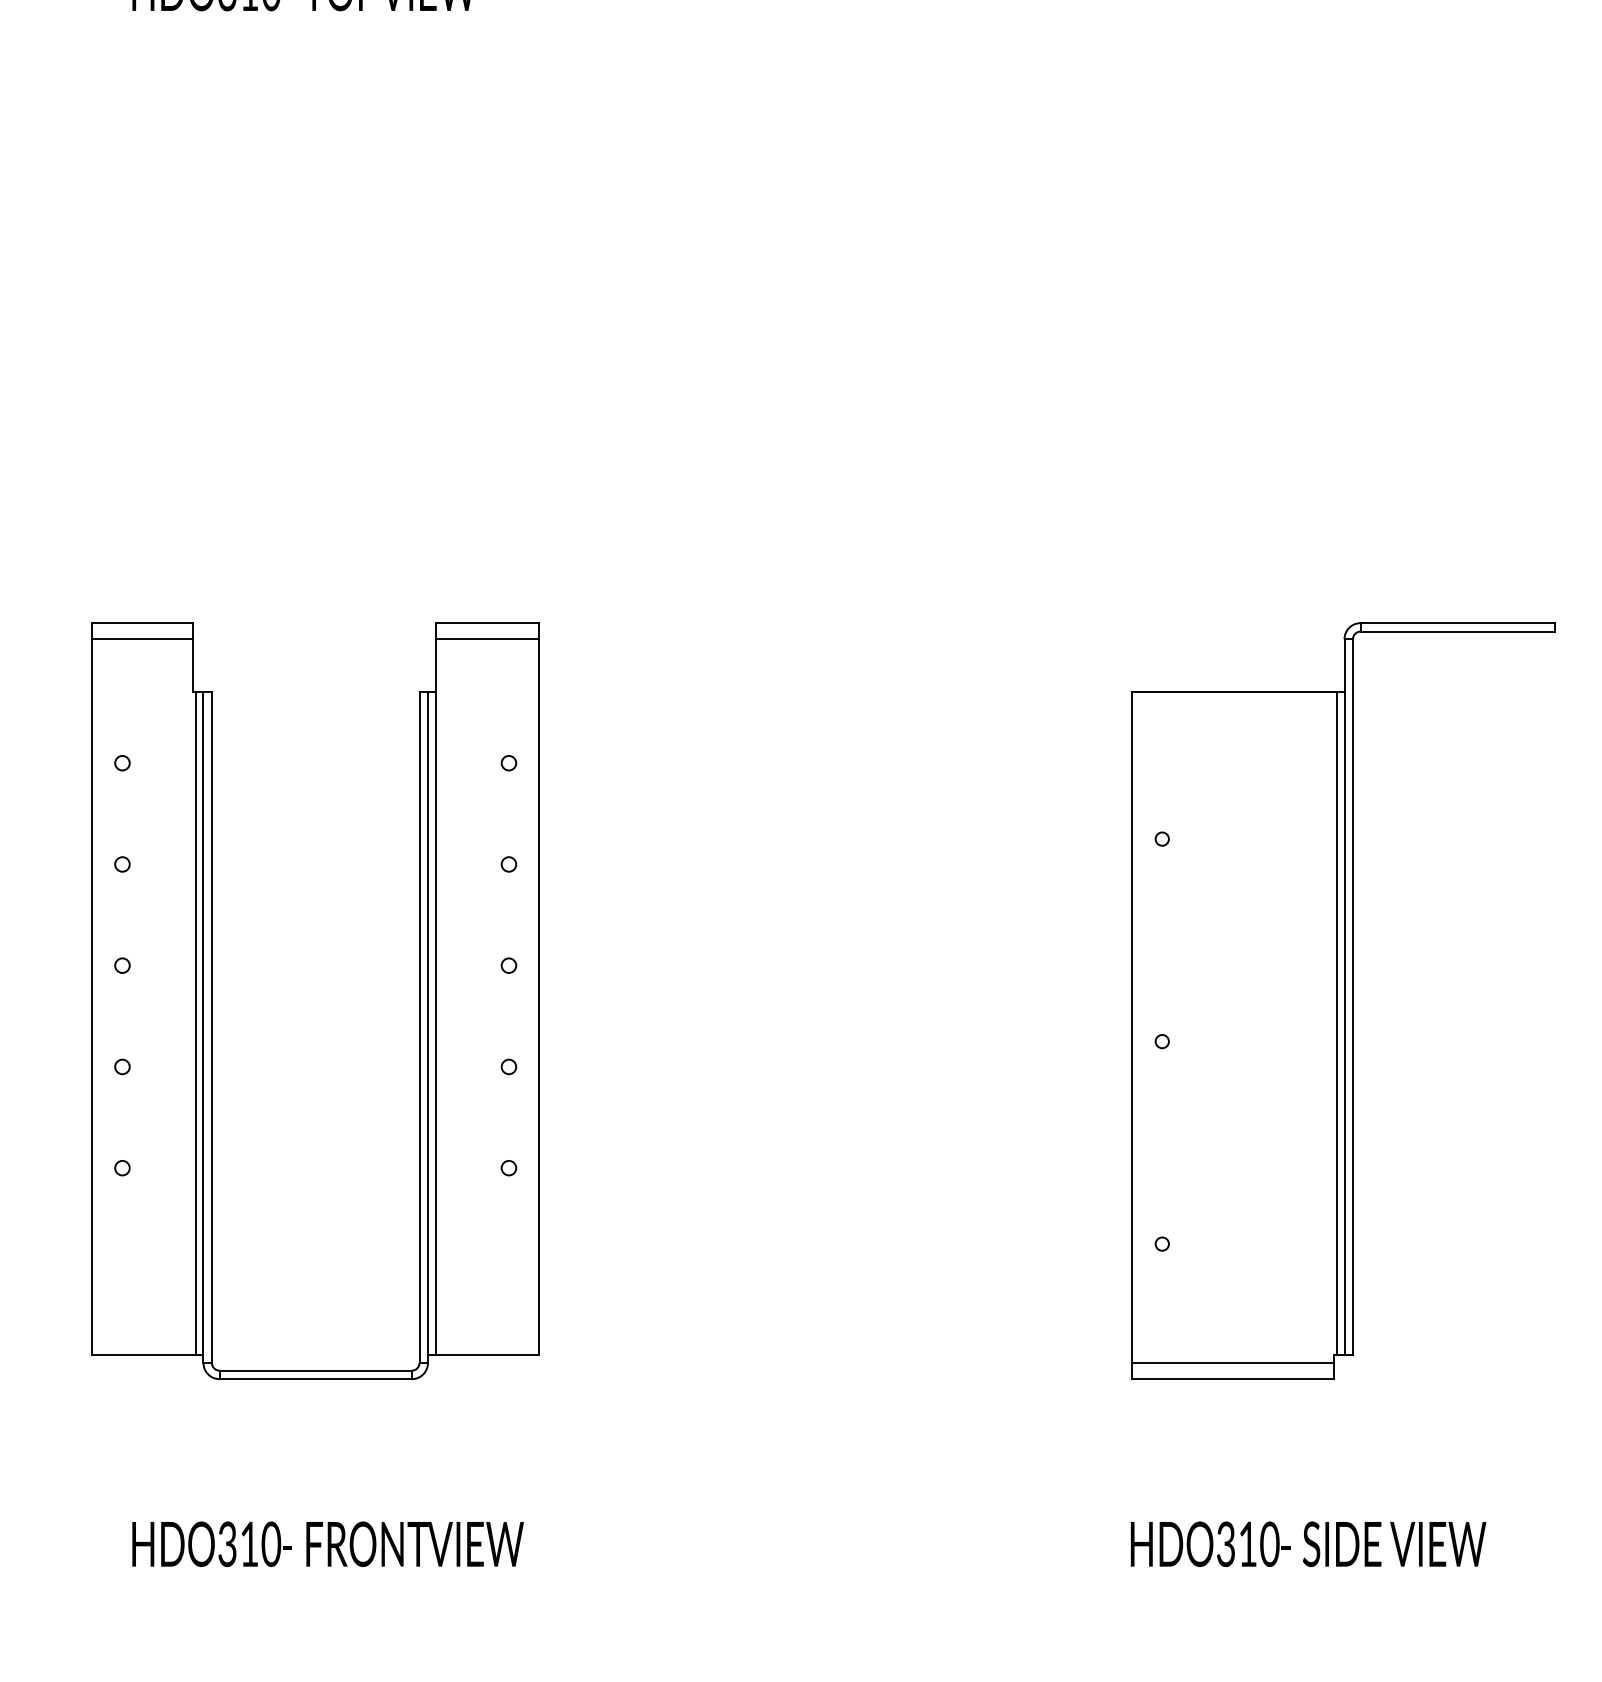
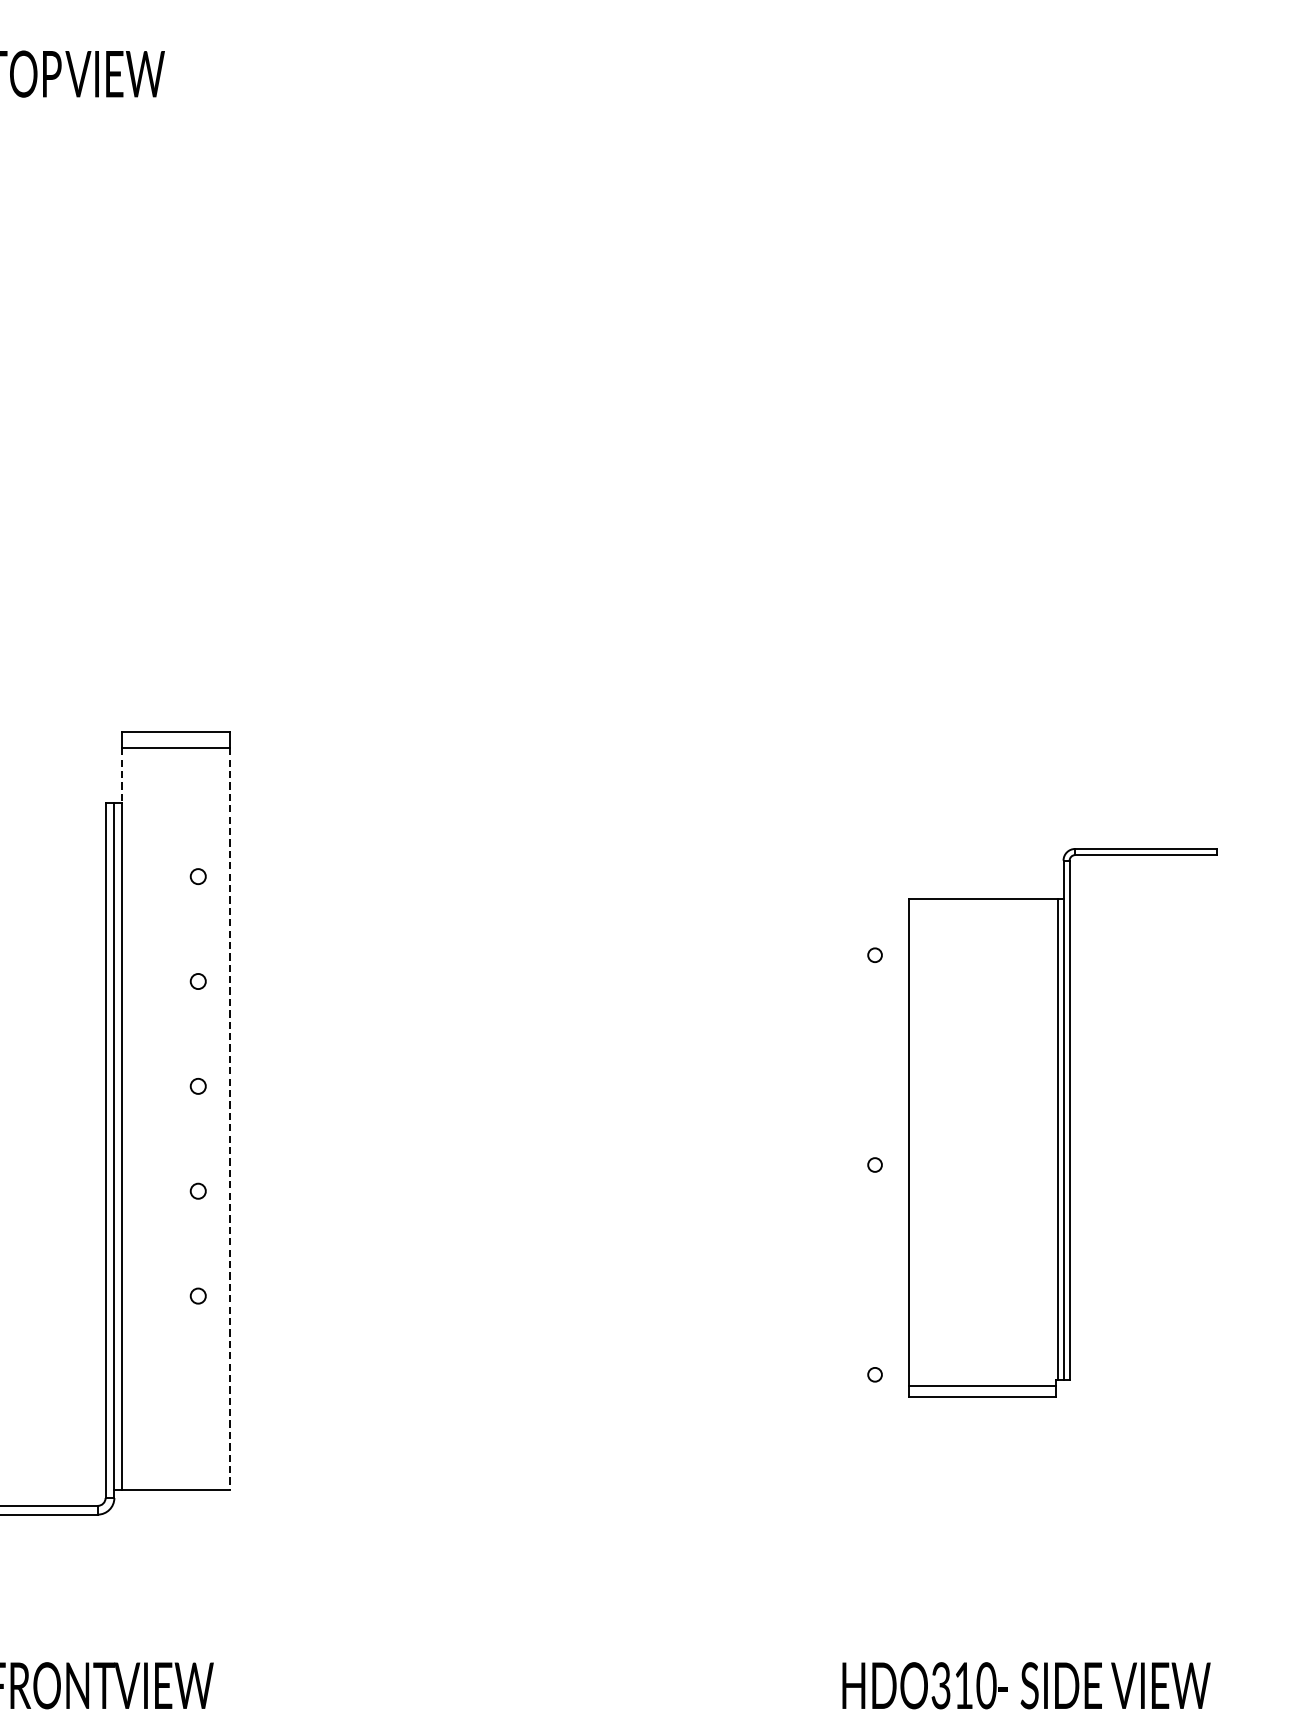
line: (435, 665) -> (122, 775), solid -> dashed
line: (539, 997) -> (229, 1119), solid -> dashed
part: (1343, 1000) -> (1062, 1122), size x0.7

